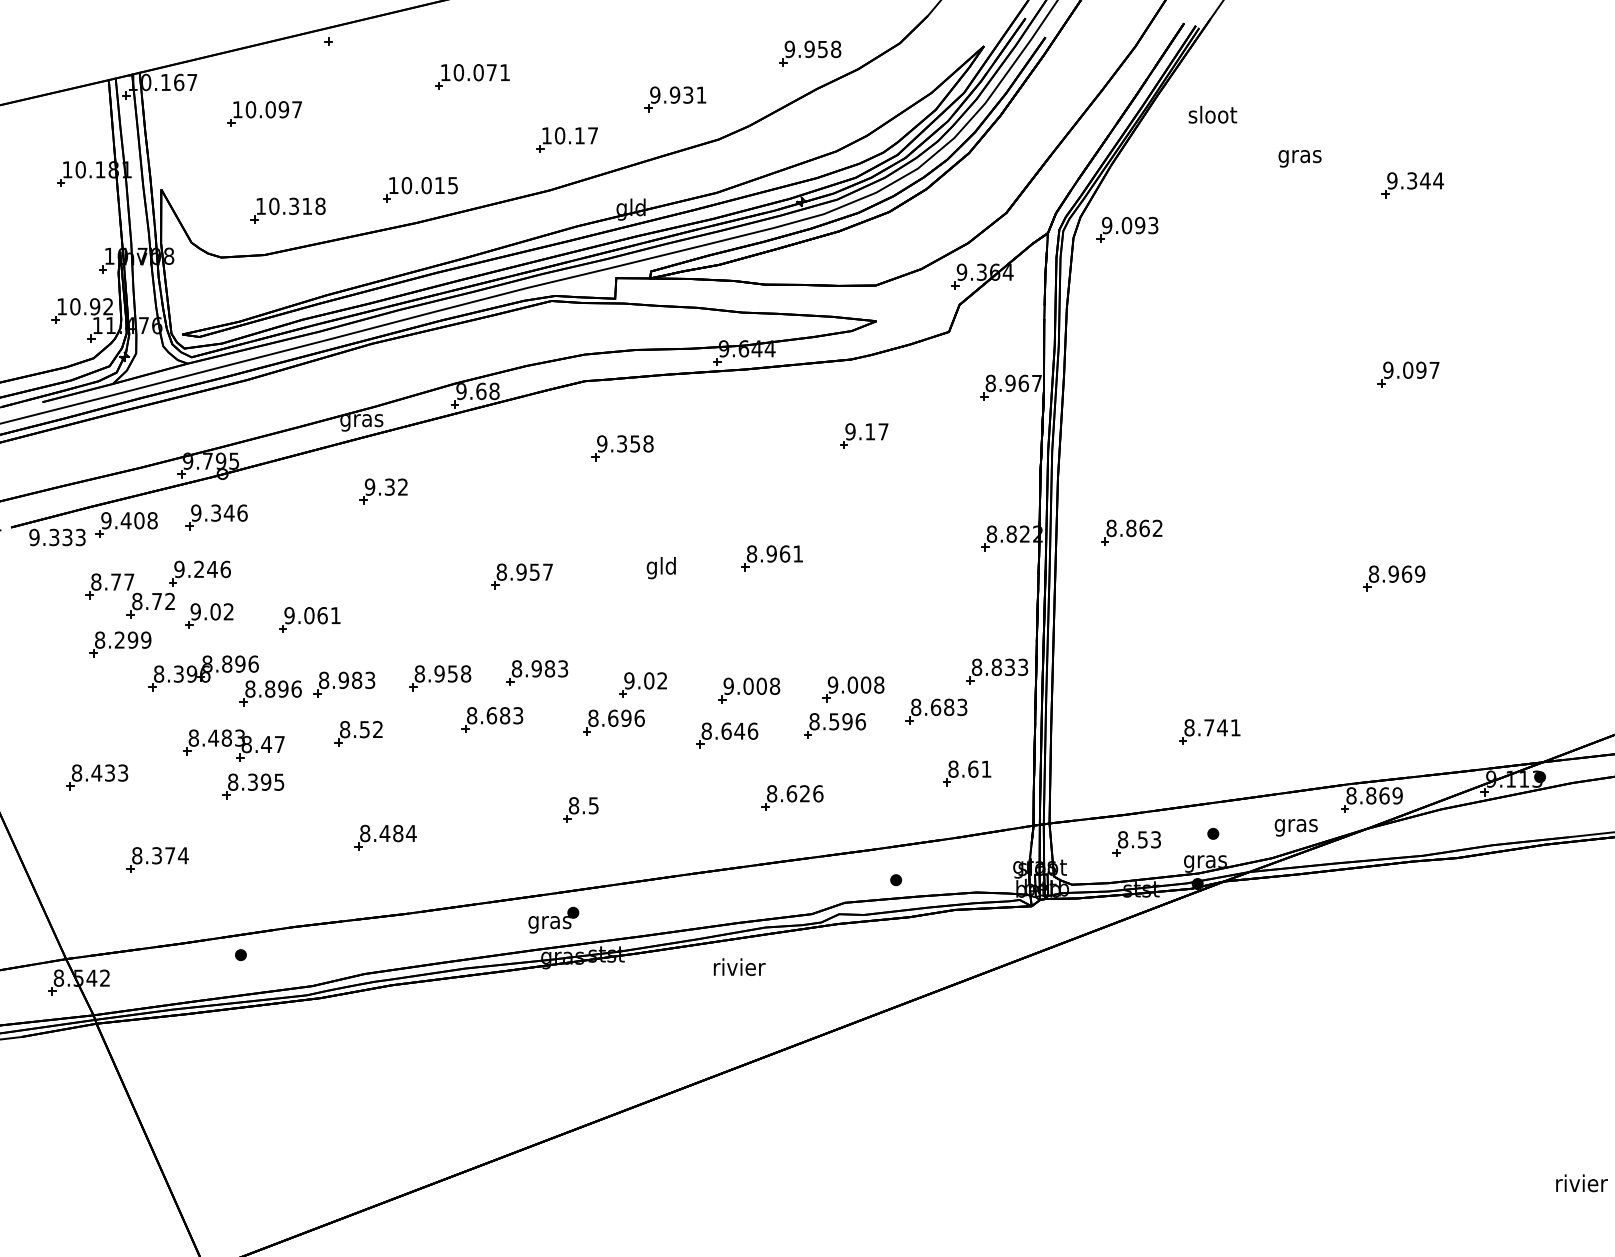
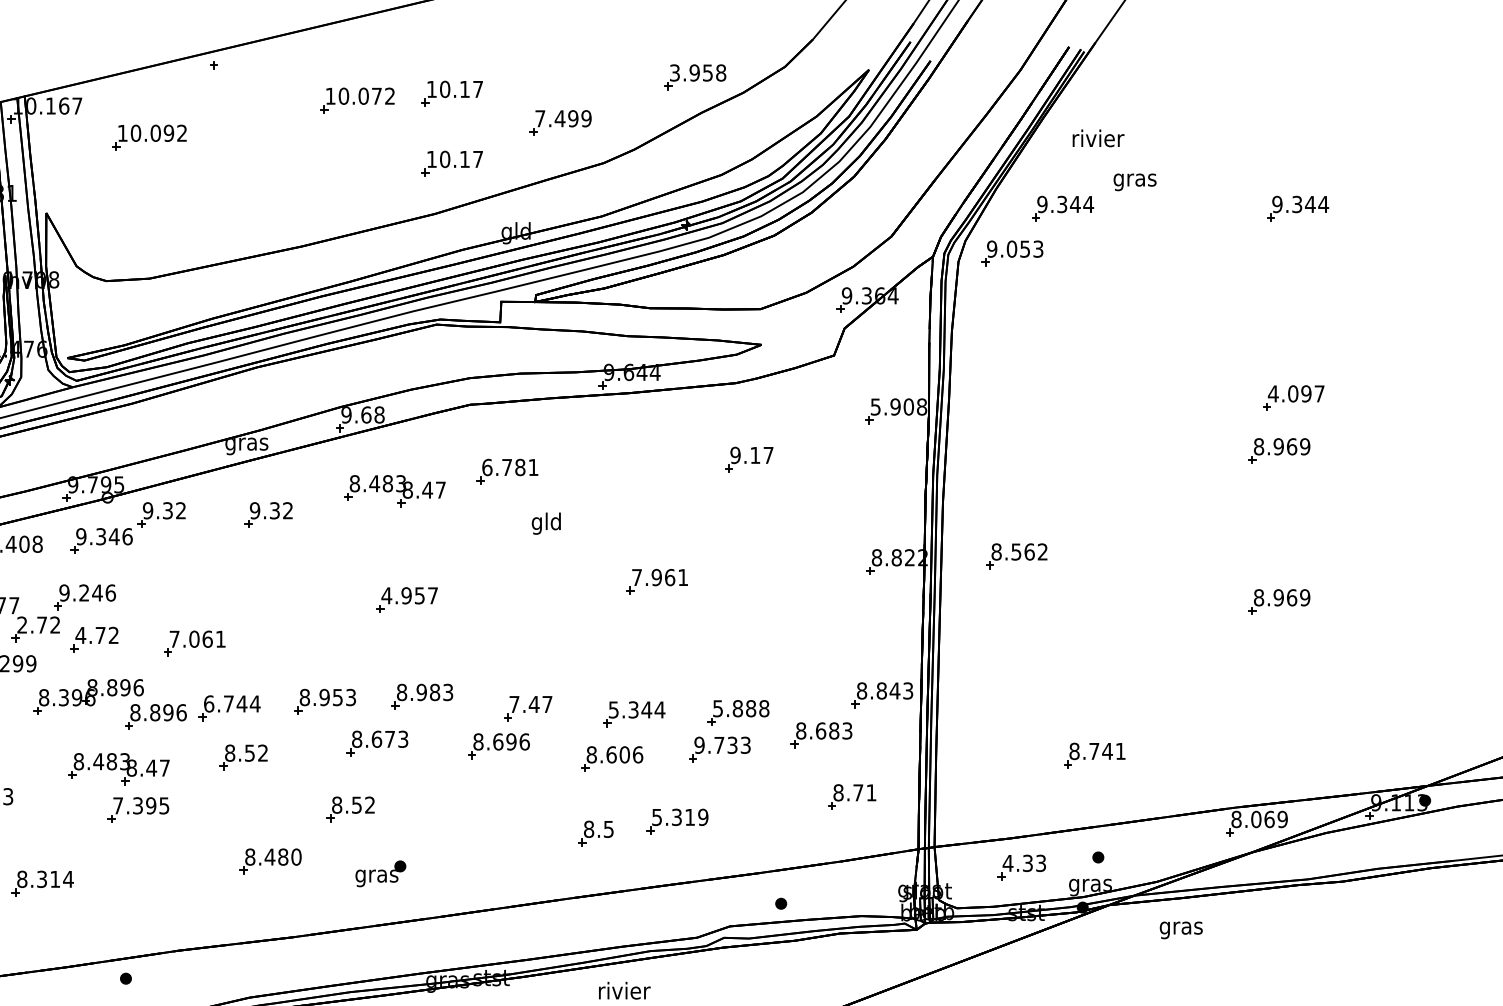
text: (789, 48) -> (674, 72), 9.958 -> 3.958
part: (566, 69) -> (451, 93), added
text: (504, 72) -> (389, 96), 10.071 -> 10.072
text: (678, 94) -> (563, 118), 9.931 -> 7.499
text: (296, 109) -> (181, 133), 10.097 -> 10.092
text: (1213, 114) -> (1098, 138), sloot -> rivier
text: (1299, 158) -> (1134, 182), moved
part: (1177, 185) -> (1062, 209), added
part: (420, 189) -> (305, 213), removed
part: (287, 210) -> (172, 234), removed
text: (1140, 225) -> (1025, 249), 9.093 -> 9.053
text: (1387, 369) -> (1272, 393), 9.097 -> 4.097
text: (1013, 383) -> (898, 407), 8.967 -> 5.908
part: (1394, 427) -> (1279, 451), added
text: (625, 443) -> (510, 467), 9.358 -> 6.781
part: (509, 467) -> (394, 491), added
part: (276, 491) -> (161, 515), added
text: (1131, 528) -> (1016, 552), 8.862 -> 8.562
text: (751, 553) -> (636, 577), 8.961 -> 7.961
text: (660, 568) -> (545, 524), moved
text: (501, 571) -> (386, 595), 8.957 -> 4.957
text: (137, 601) -> (22, 625), 8.72 -> 2.72
text: (205, 611) -> (90, 635), 9.02 -> 4.72
text: (289, 615) -> (174, 639), 9.061 -> 7.061
text: (1009, 667) -> (894, 691), 8.833 -> 8.843
text: (466, 673) -> (351, 697), 8.958 -> 8.953
text: (347, 680) -> (232, 704), 8.983 -> 6.744
text: (645, 680) -> (530, 704), 9.02 -> 7.47
text: (849, 684) -> (734, 708), 9.008 -> 5.888
text: (751, 685) -> (636, 709), 9.008 -> 5.344
text: (505, 715) -> (390, 739), 8.683 -> 8.673
text: (837, 721) -> (722, 745), 8.596 -> 9.733
text: (739, 730) -> (624, 754), 8.646 -> 8.606
text: (973, 768) -> (858, 792), 8.61 -> 8.71
text: (233, 781) -> (118, 805), 8.395 -> 7.395
part: (465, 785) -> (350, 809), added
text: (795, 793) -> (680, 817), 8.626 -> 5.319
text: (1371, 795) -> (1256, 819), 8.869 -> 8.069
part: (580, 809) -> (595, 833), moved
text: (1295, 827) -> (1180, 930), moved
text: (411, 833) -> (296, 857), 8.484 -> 8.480
text: (1132, 839) -> (1017, 863), 8.53 -> 4.33
text: (169, 855) -> (54, 879), 8.374 -> 8.314
part: (553, 919) -> (380, 873), moved

